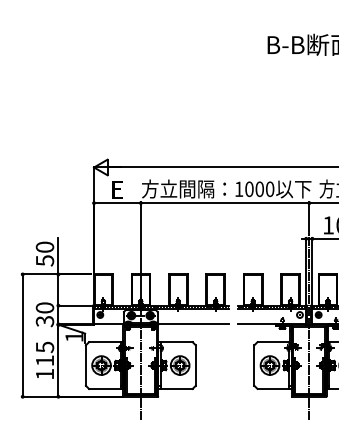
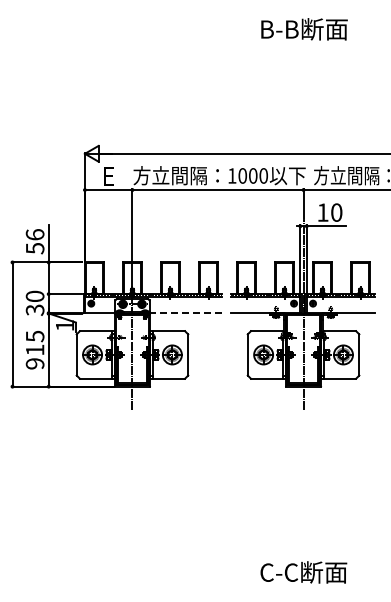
text: (44, 246) -> (34, 234), 50 -> 56
line: (193, 324) -> (185, 313), solid -> dashed
text: (44, 373) -> (34, 363), 115 -> 915

